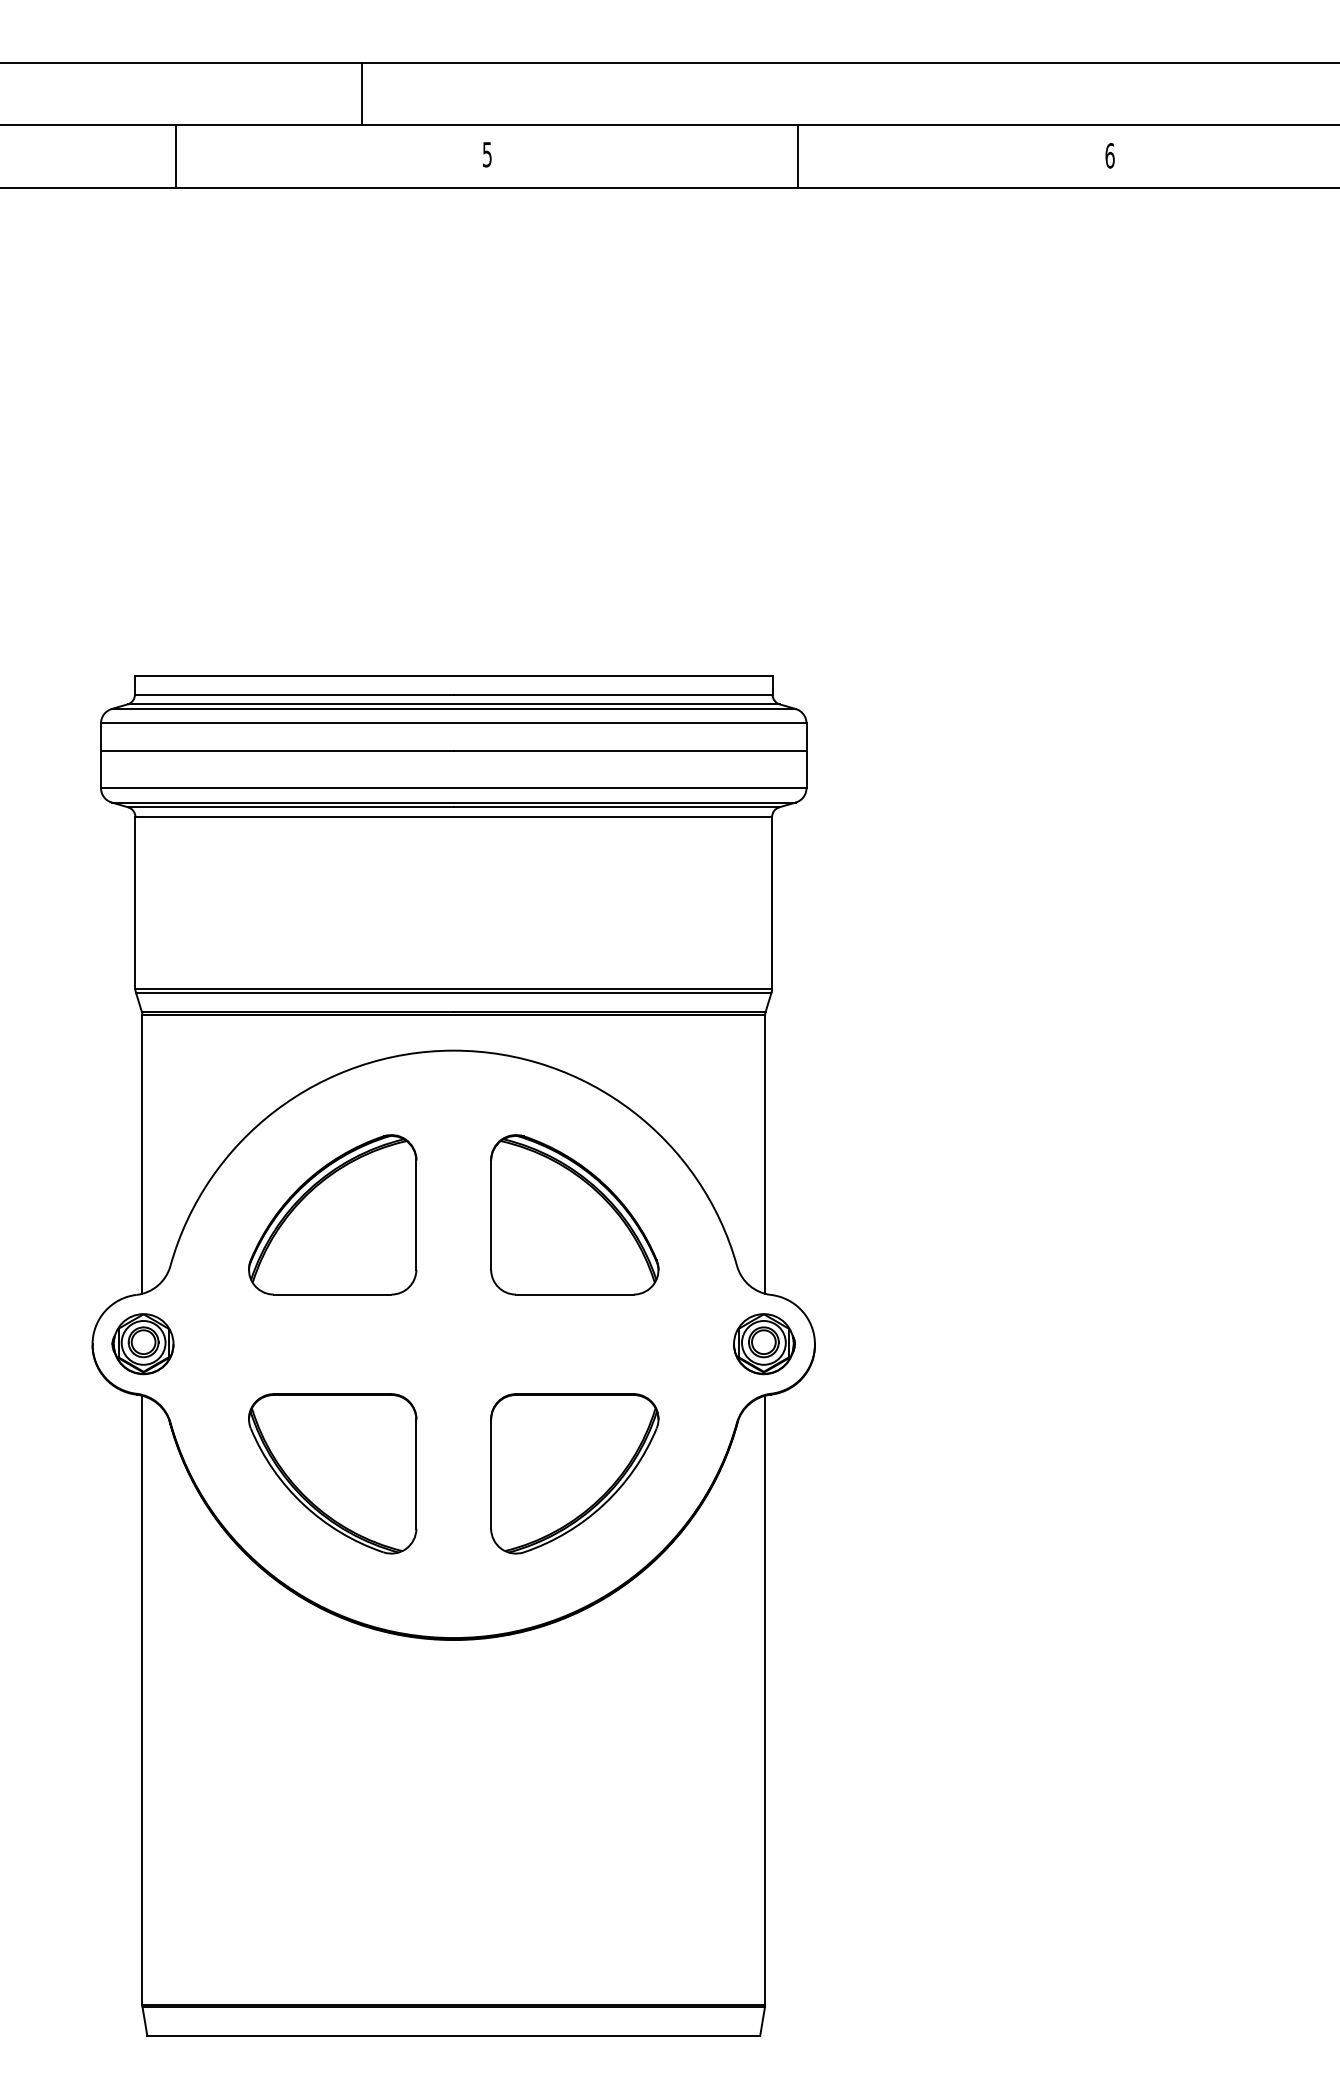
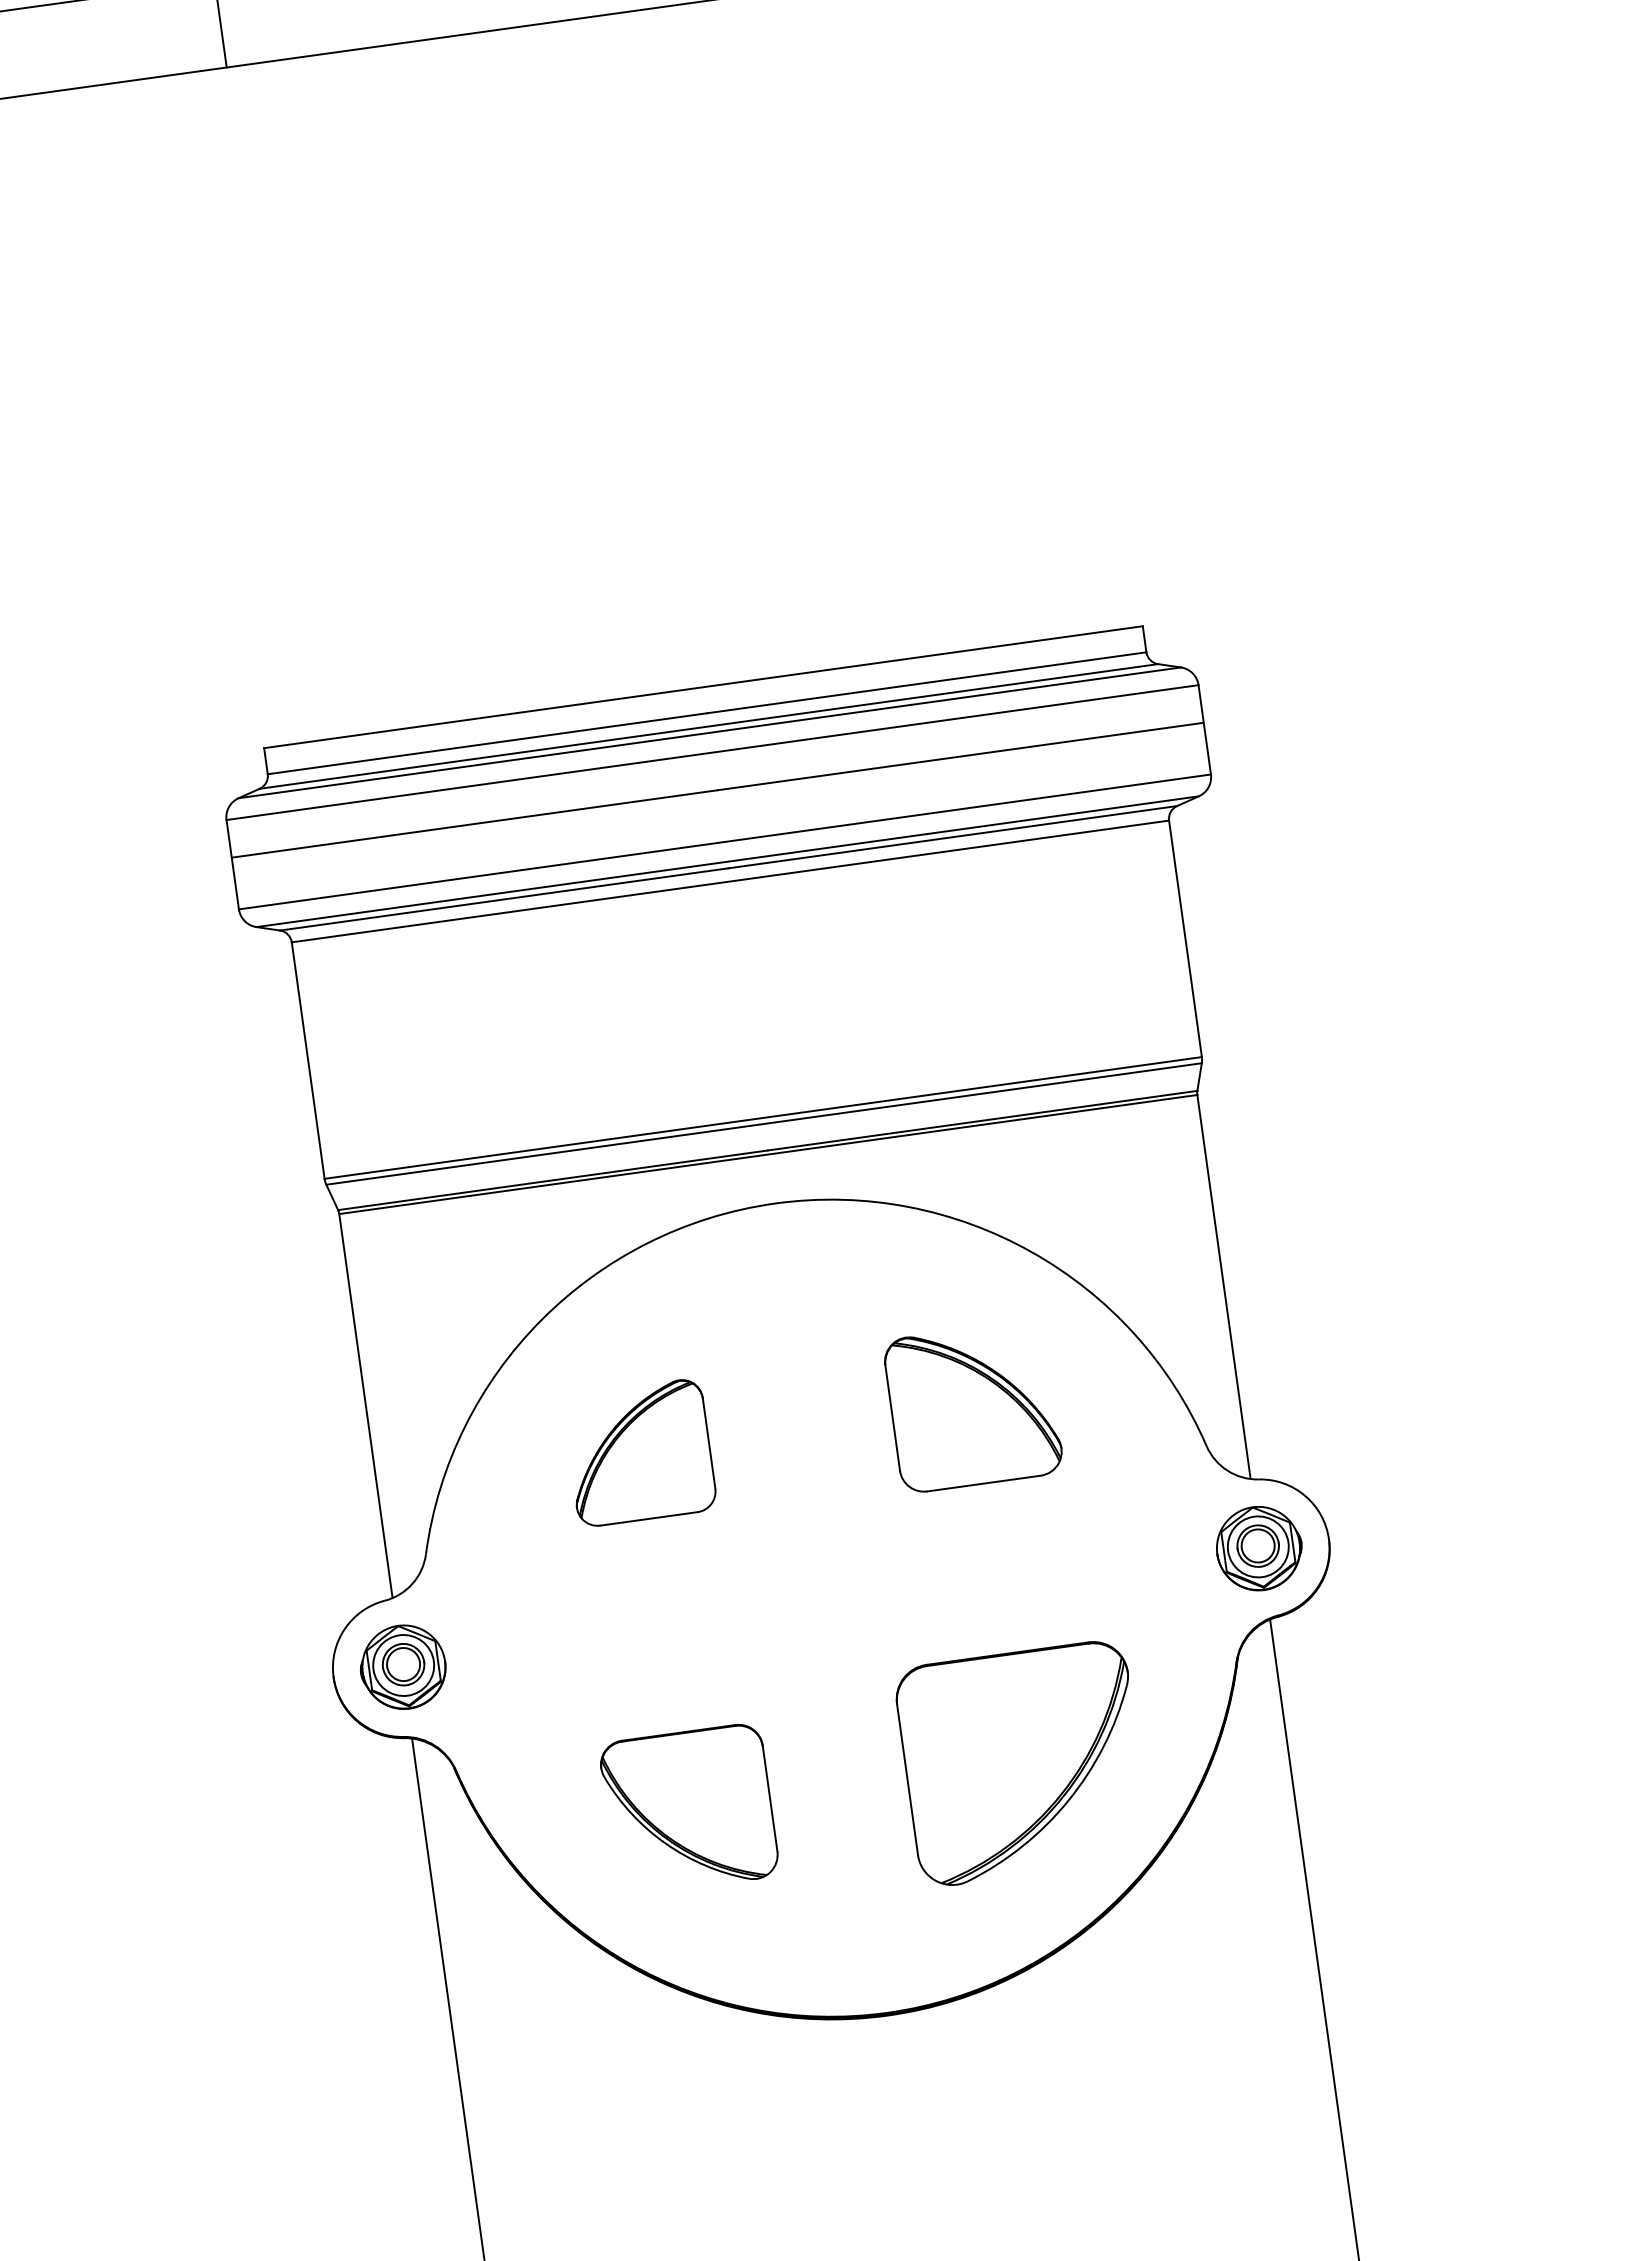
part: (332, 1214) -> (639, 1452), size x0.6
part: (574, 1214) -> (972, 1406), size x0.7
part: (332, 1473) -> (688, 1809), size x0.7

